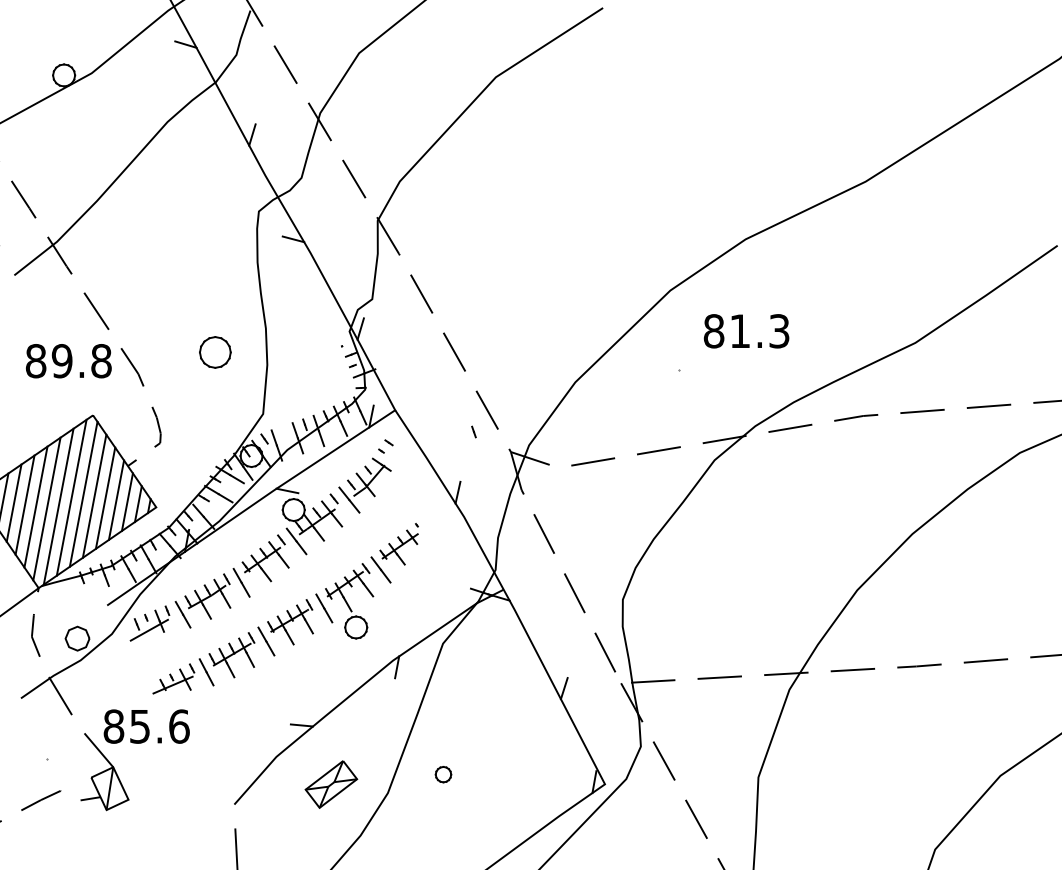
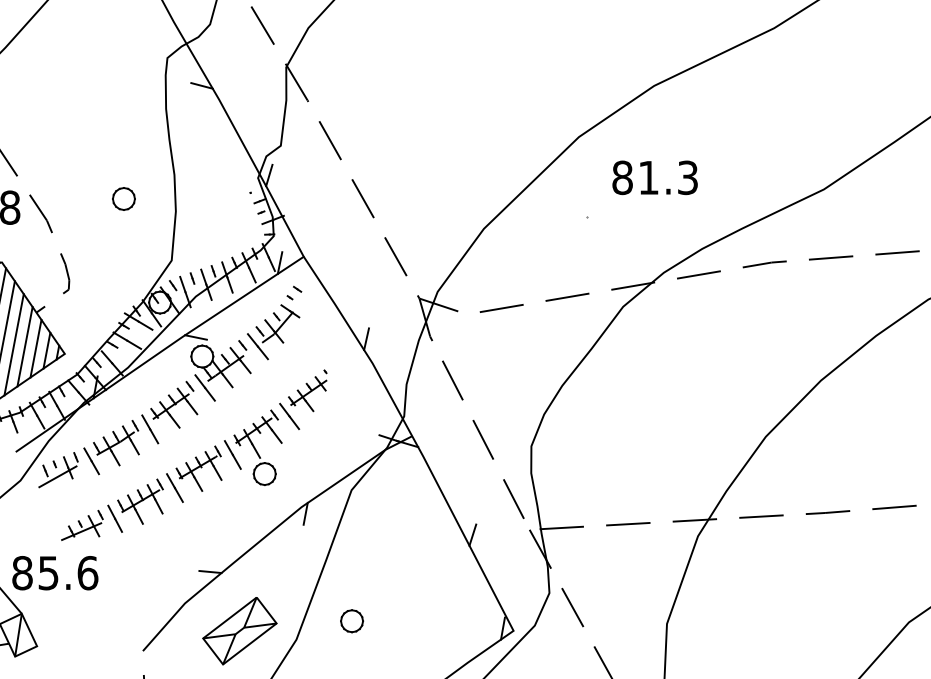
part: (215, 352) -> (124, 199), size x0.71
line: (473, 431) -> (192, 278), moved
part: (443, 774) -> (352, 621), size x1.43
part: (331, 784) -> (240, 631), size x1.43

